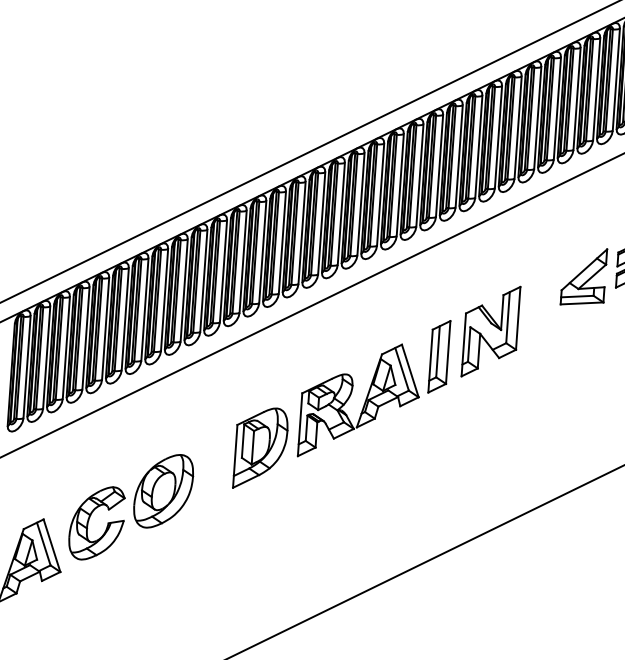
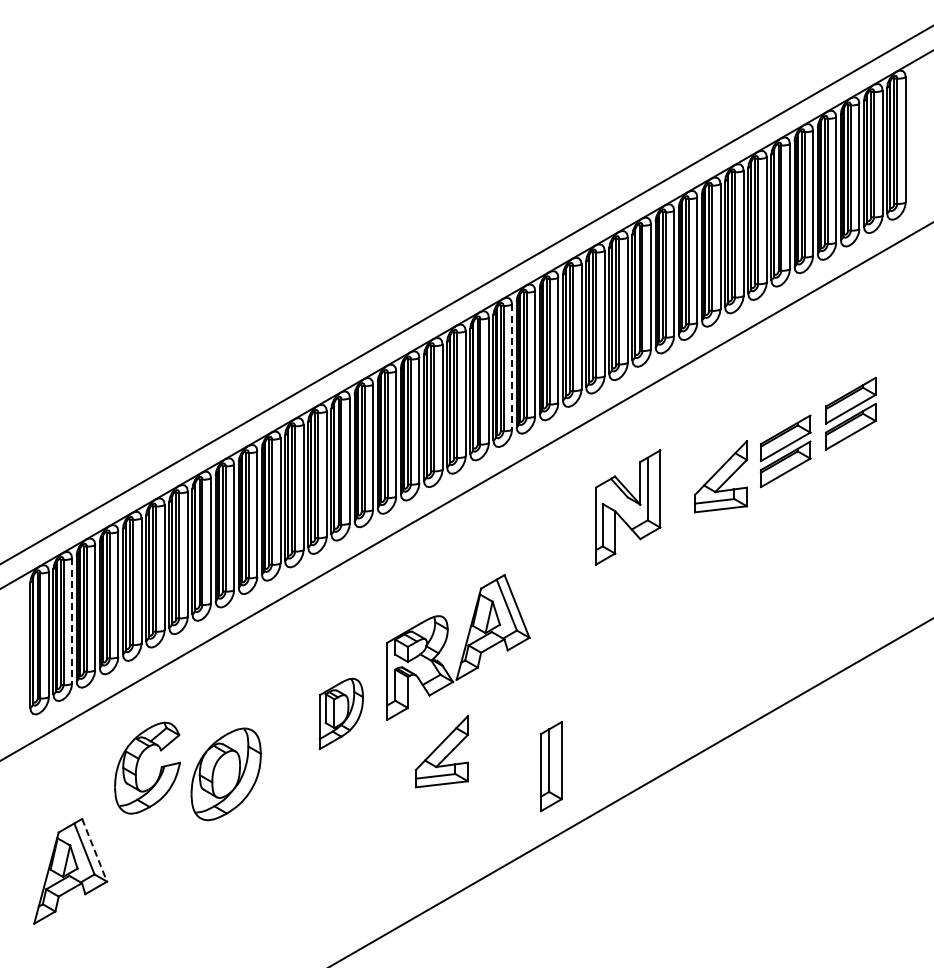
line: (420, 175) -> (512, 367), solid -> dashed
part: (491, 331) -> (628, 507), moved
part: (438, 356) -> (550, 766), moved
line: (47, 357) -> (72, 621), solid -> dashed
part: (261, 448) -> (341, 713), size x0.7
part: (340, 484) -> (441, 751), added
part: (89, 519) -> (138, 763), moved
line: (51, 545) -> (94, 850), solid -> dashed

